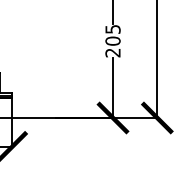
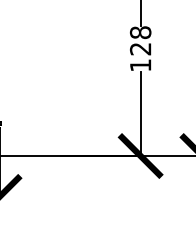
text: (112, 40) -> (139, 48), 205 -> 128

